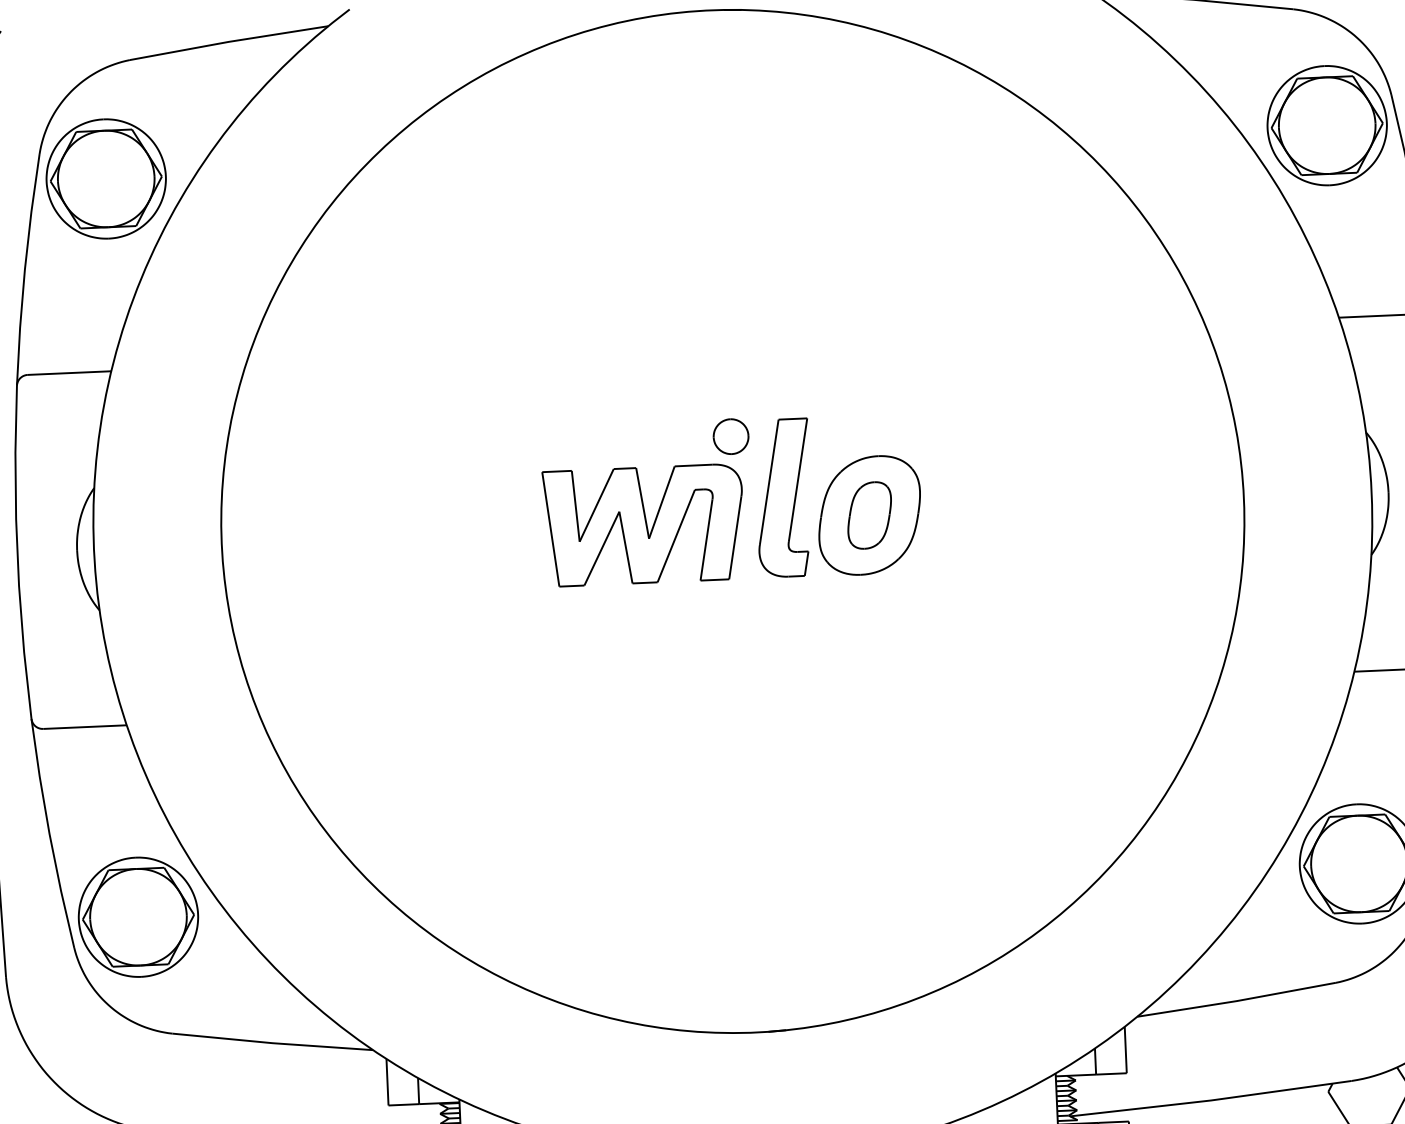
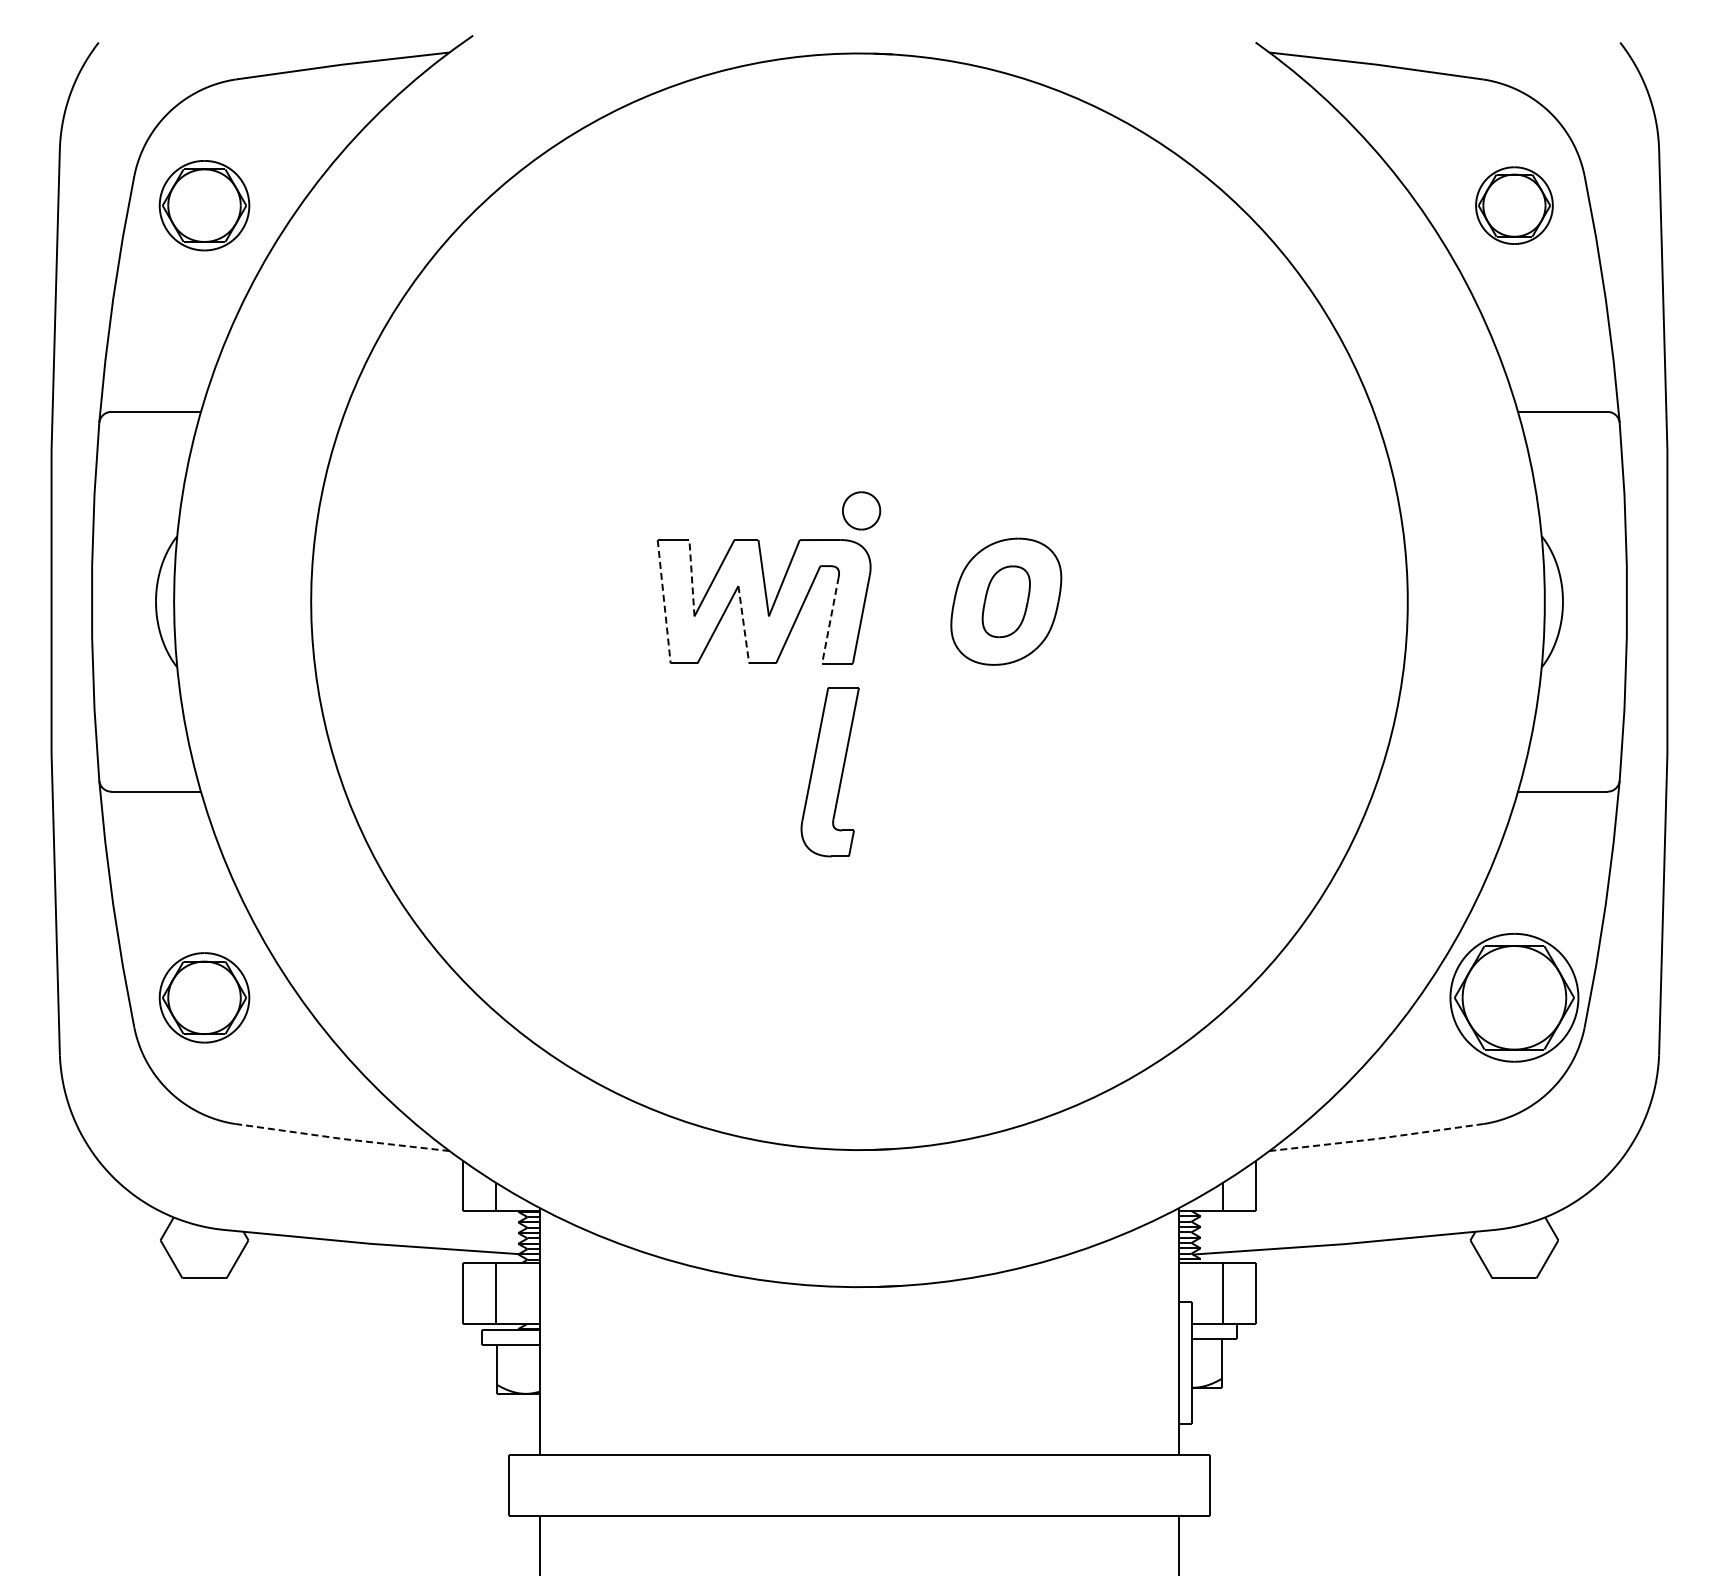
part: (1327, 125) -> (1514, 205), size x0.6
part: (106, 178) -> (204, 205), size x0.7
part: (783, 498) -> (829, 772), moved
line: (575, 505) -> (691, 577), solid -> dashed
line: (551, 530) -> (664, 602), solid -> dashed
line: (706, 540) -> (830, 620), solid -> dashed
line: (625, 548) -> (743, 625), solid -> dashed
part: (138, 916) -> (204, 997), size x0.7
line: (1236, 1000) -> (1376, 1138), solid -> dashed
line: (272, 1042) -> (342, 1138), solid -> dashed

